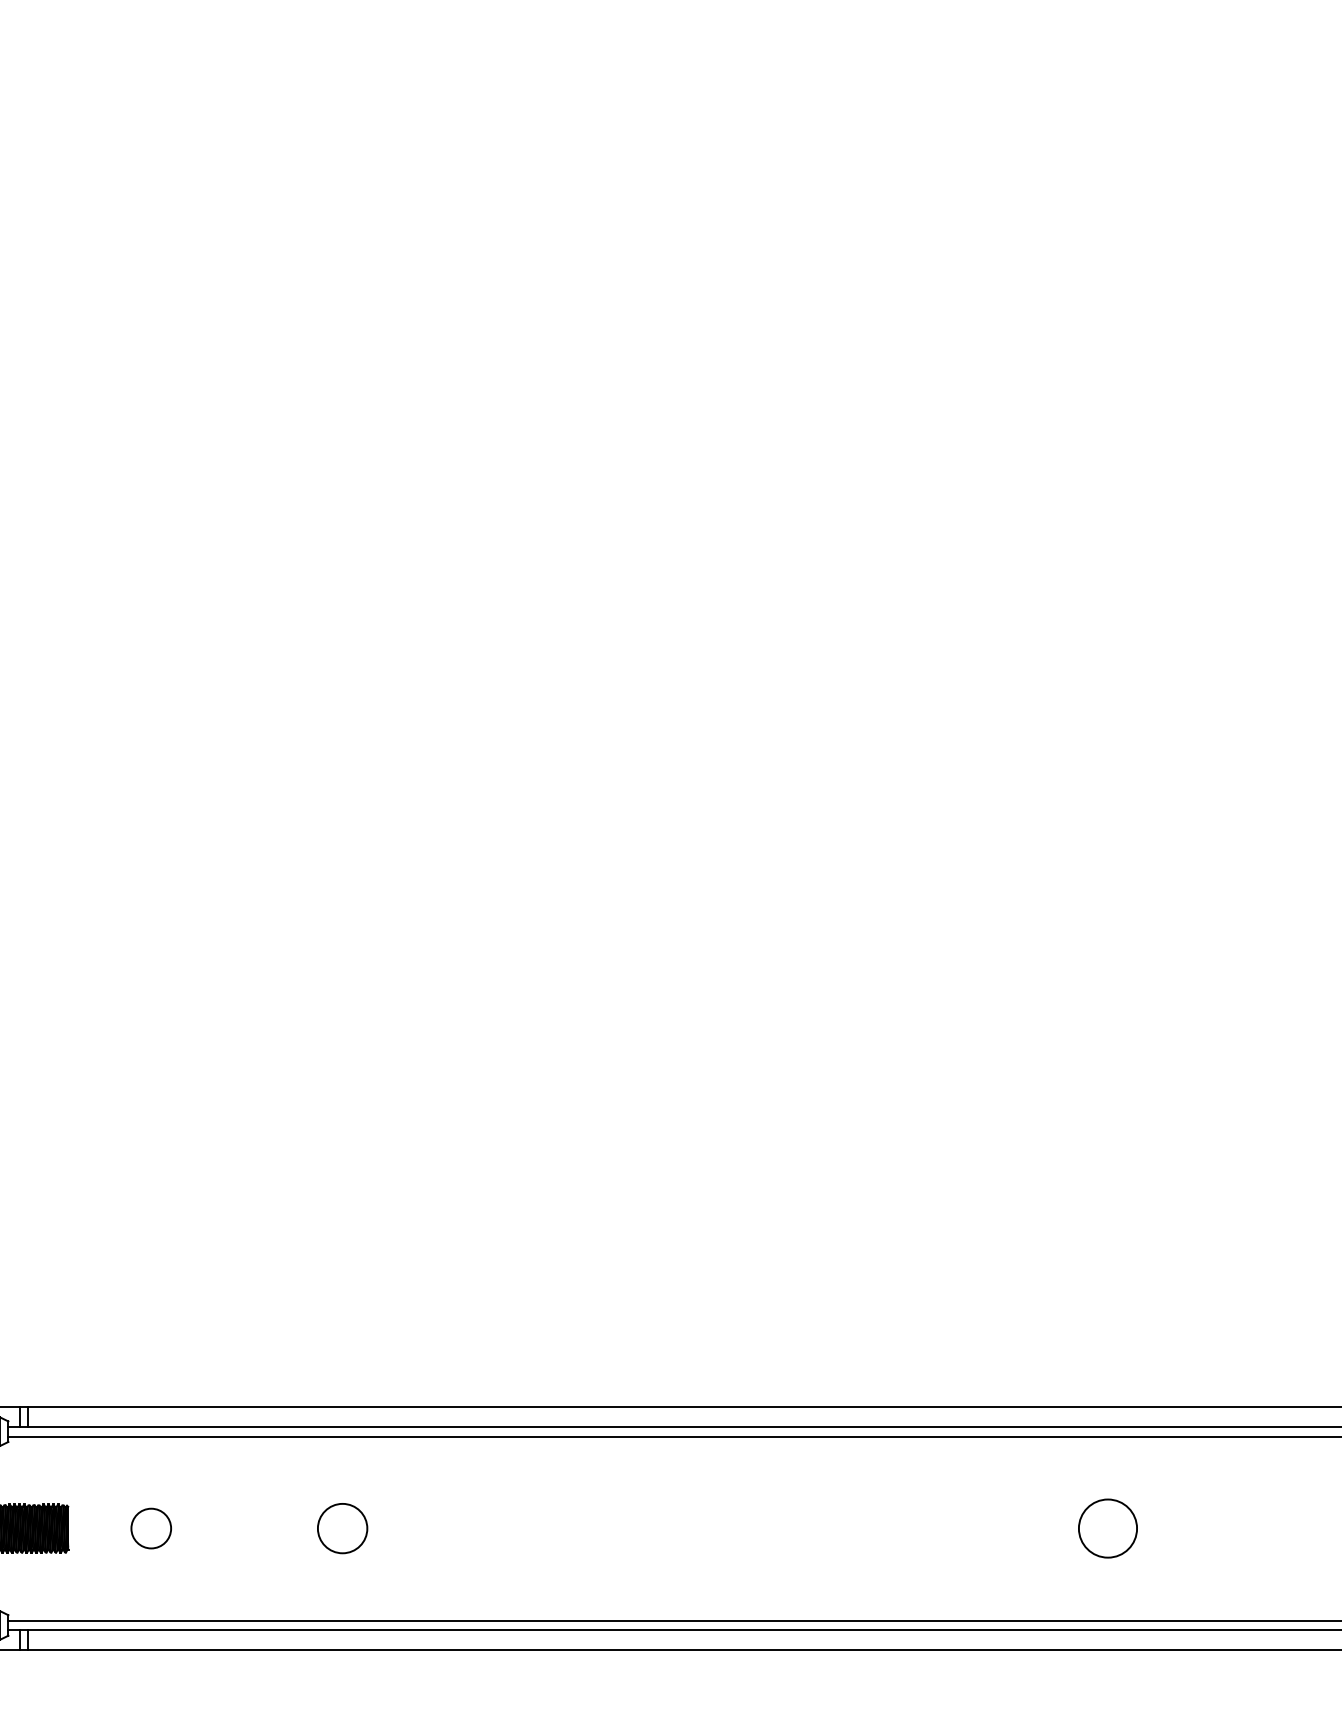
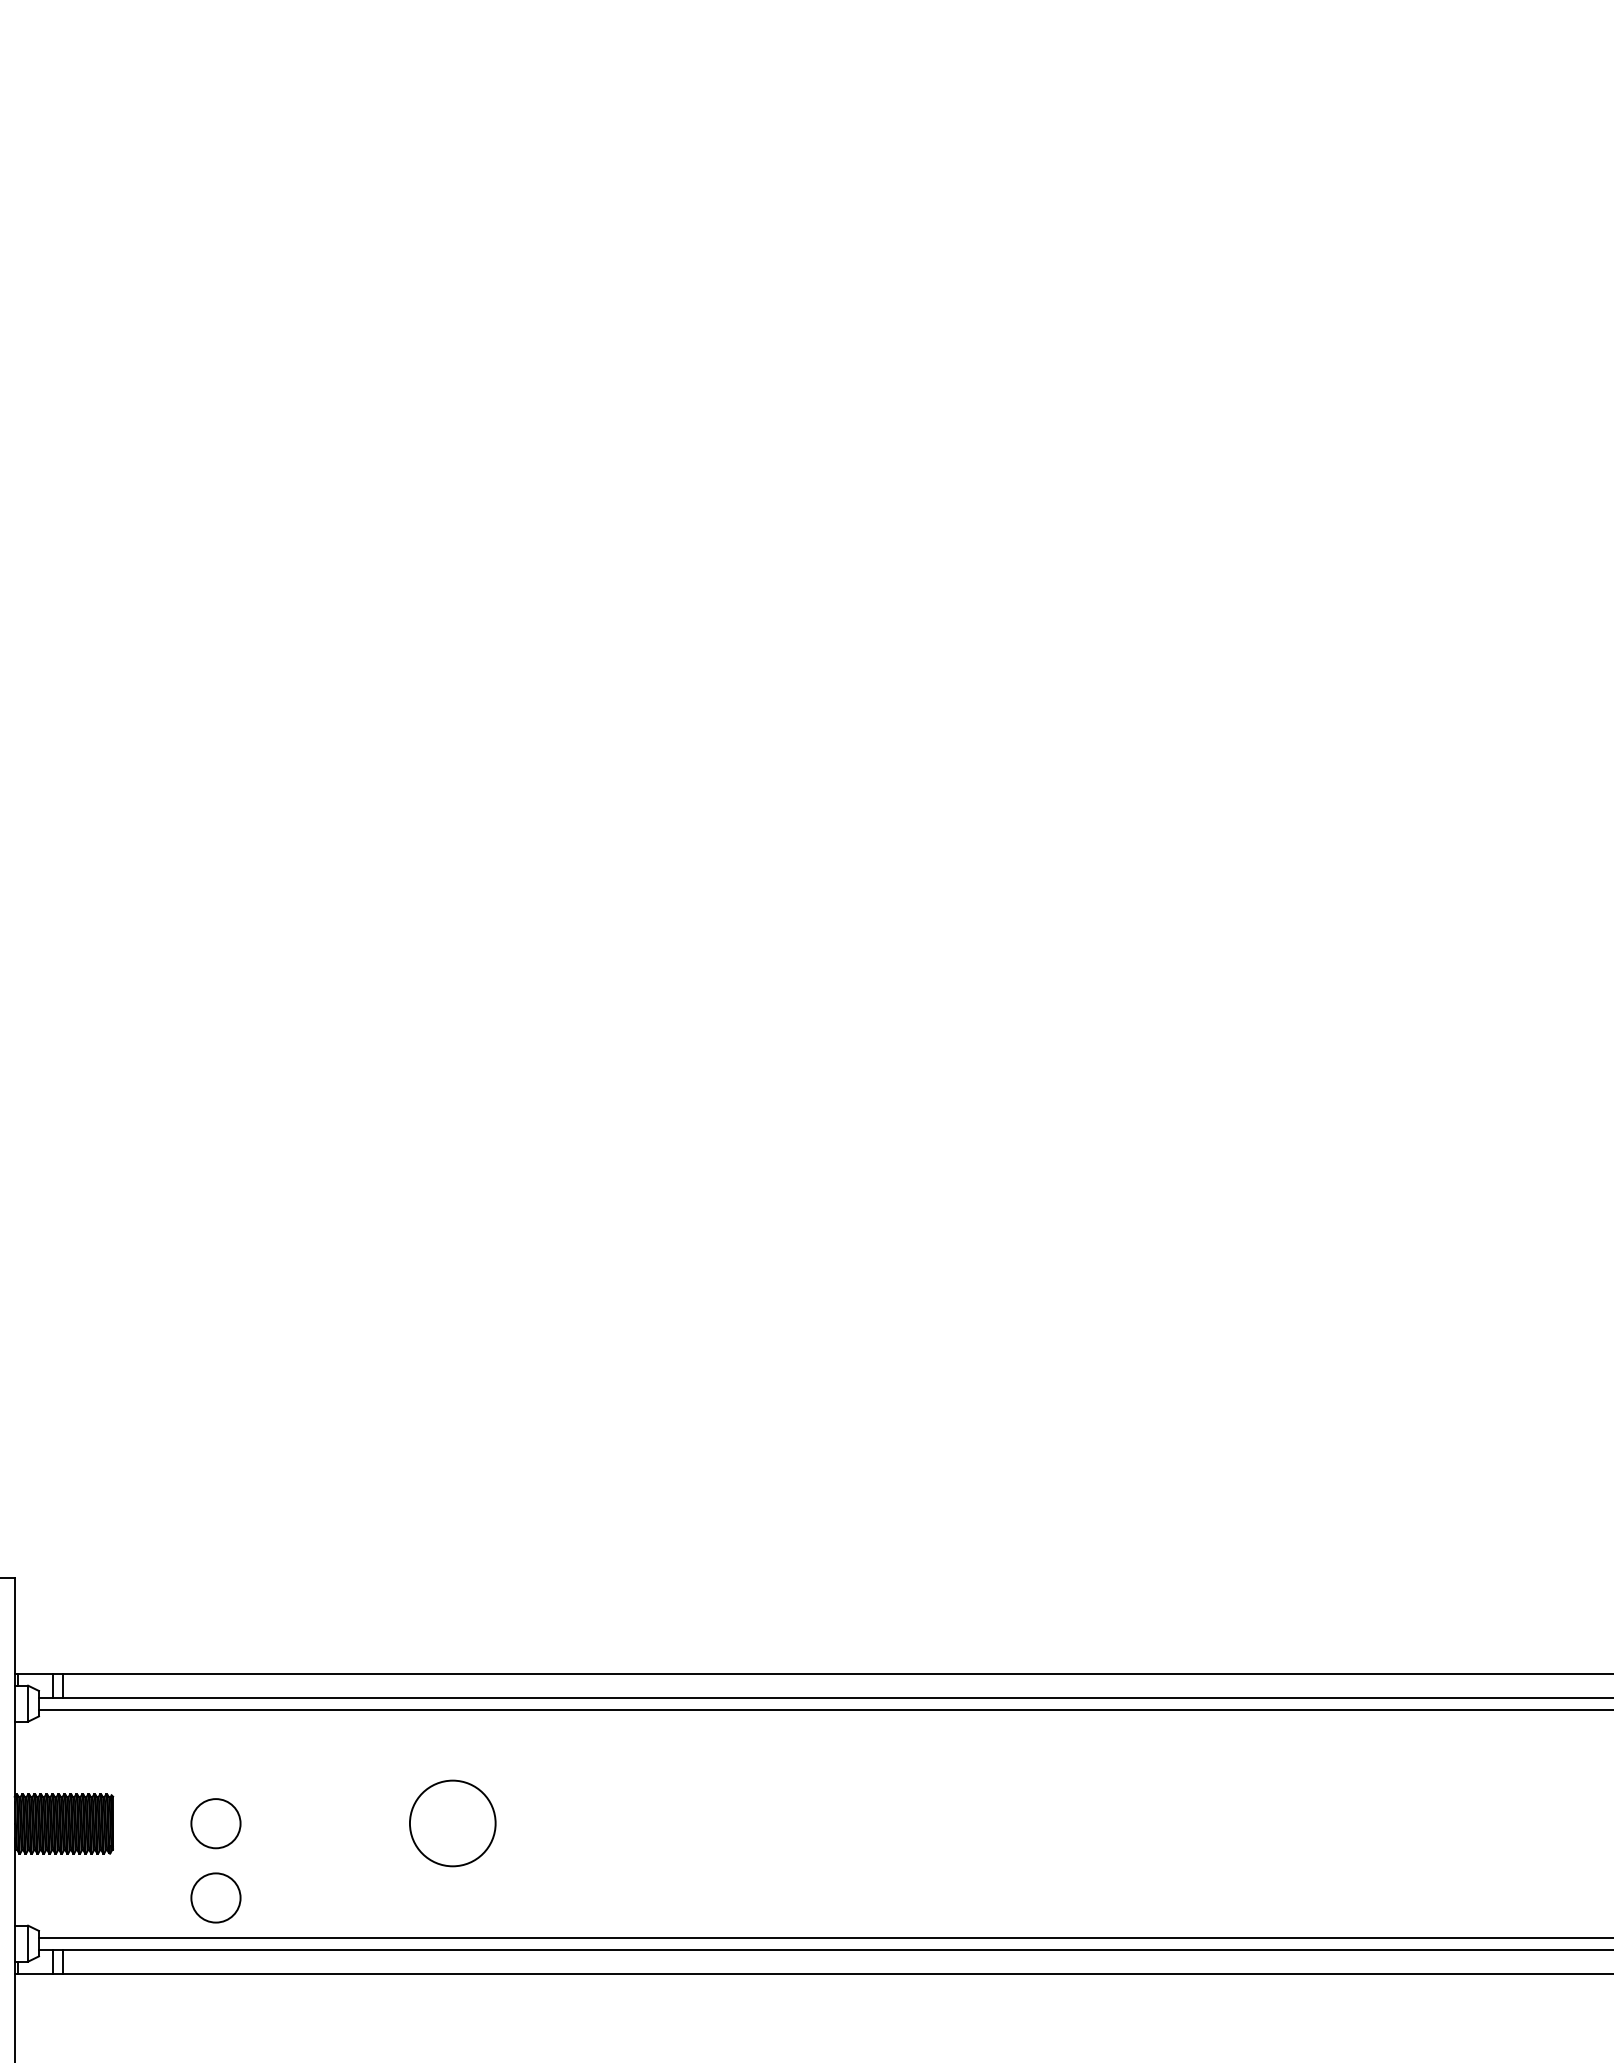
circle: (342, 1528) -> (452, 1823), size x1.4
circle: (1107, 1528) -> (1400, 1823), removed
circle: (150, 1588) -> (214, 1897), added

